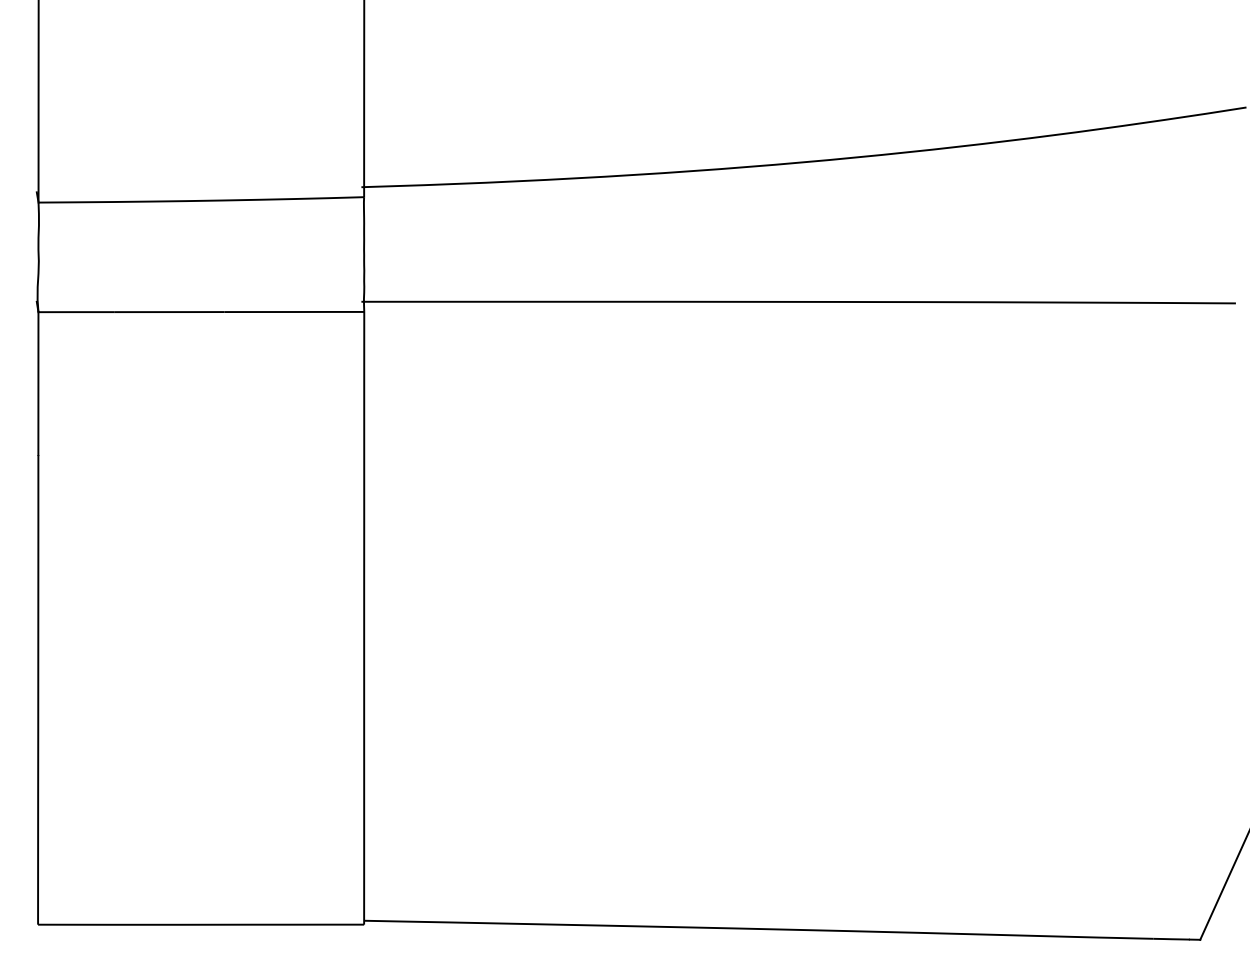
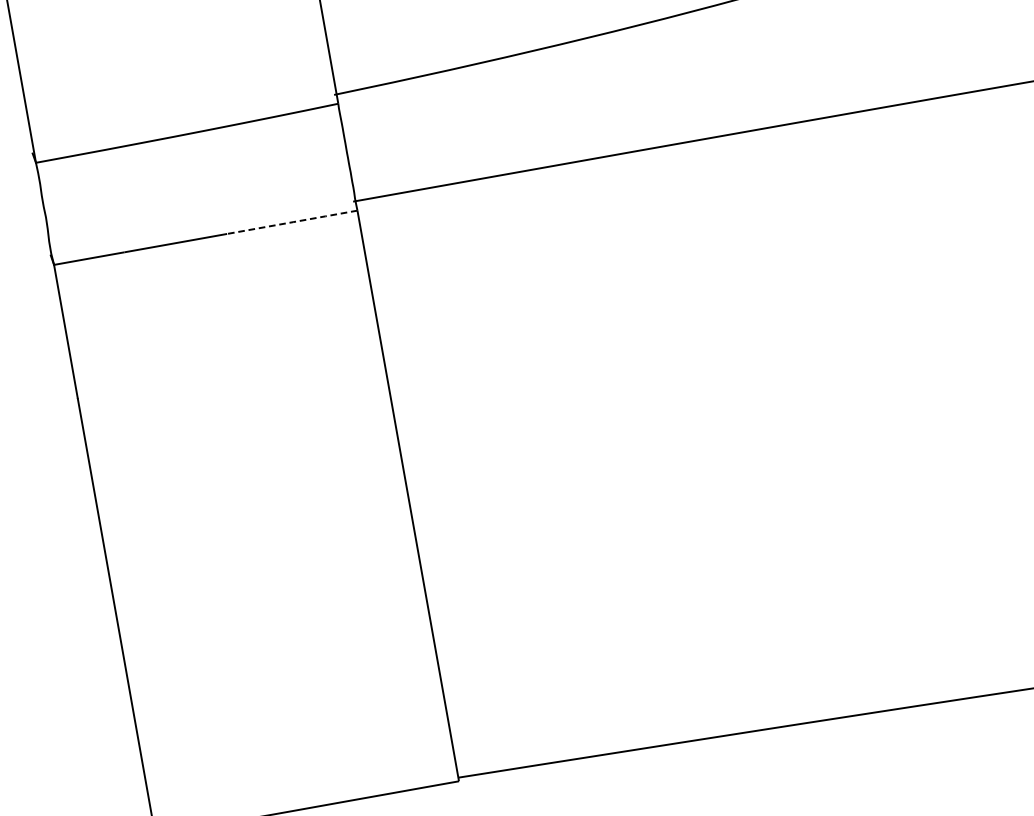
line: (295, 312) -> (293, 222), solid -> dashed

